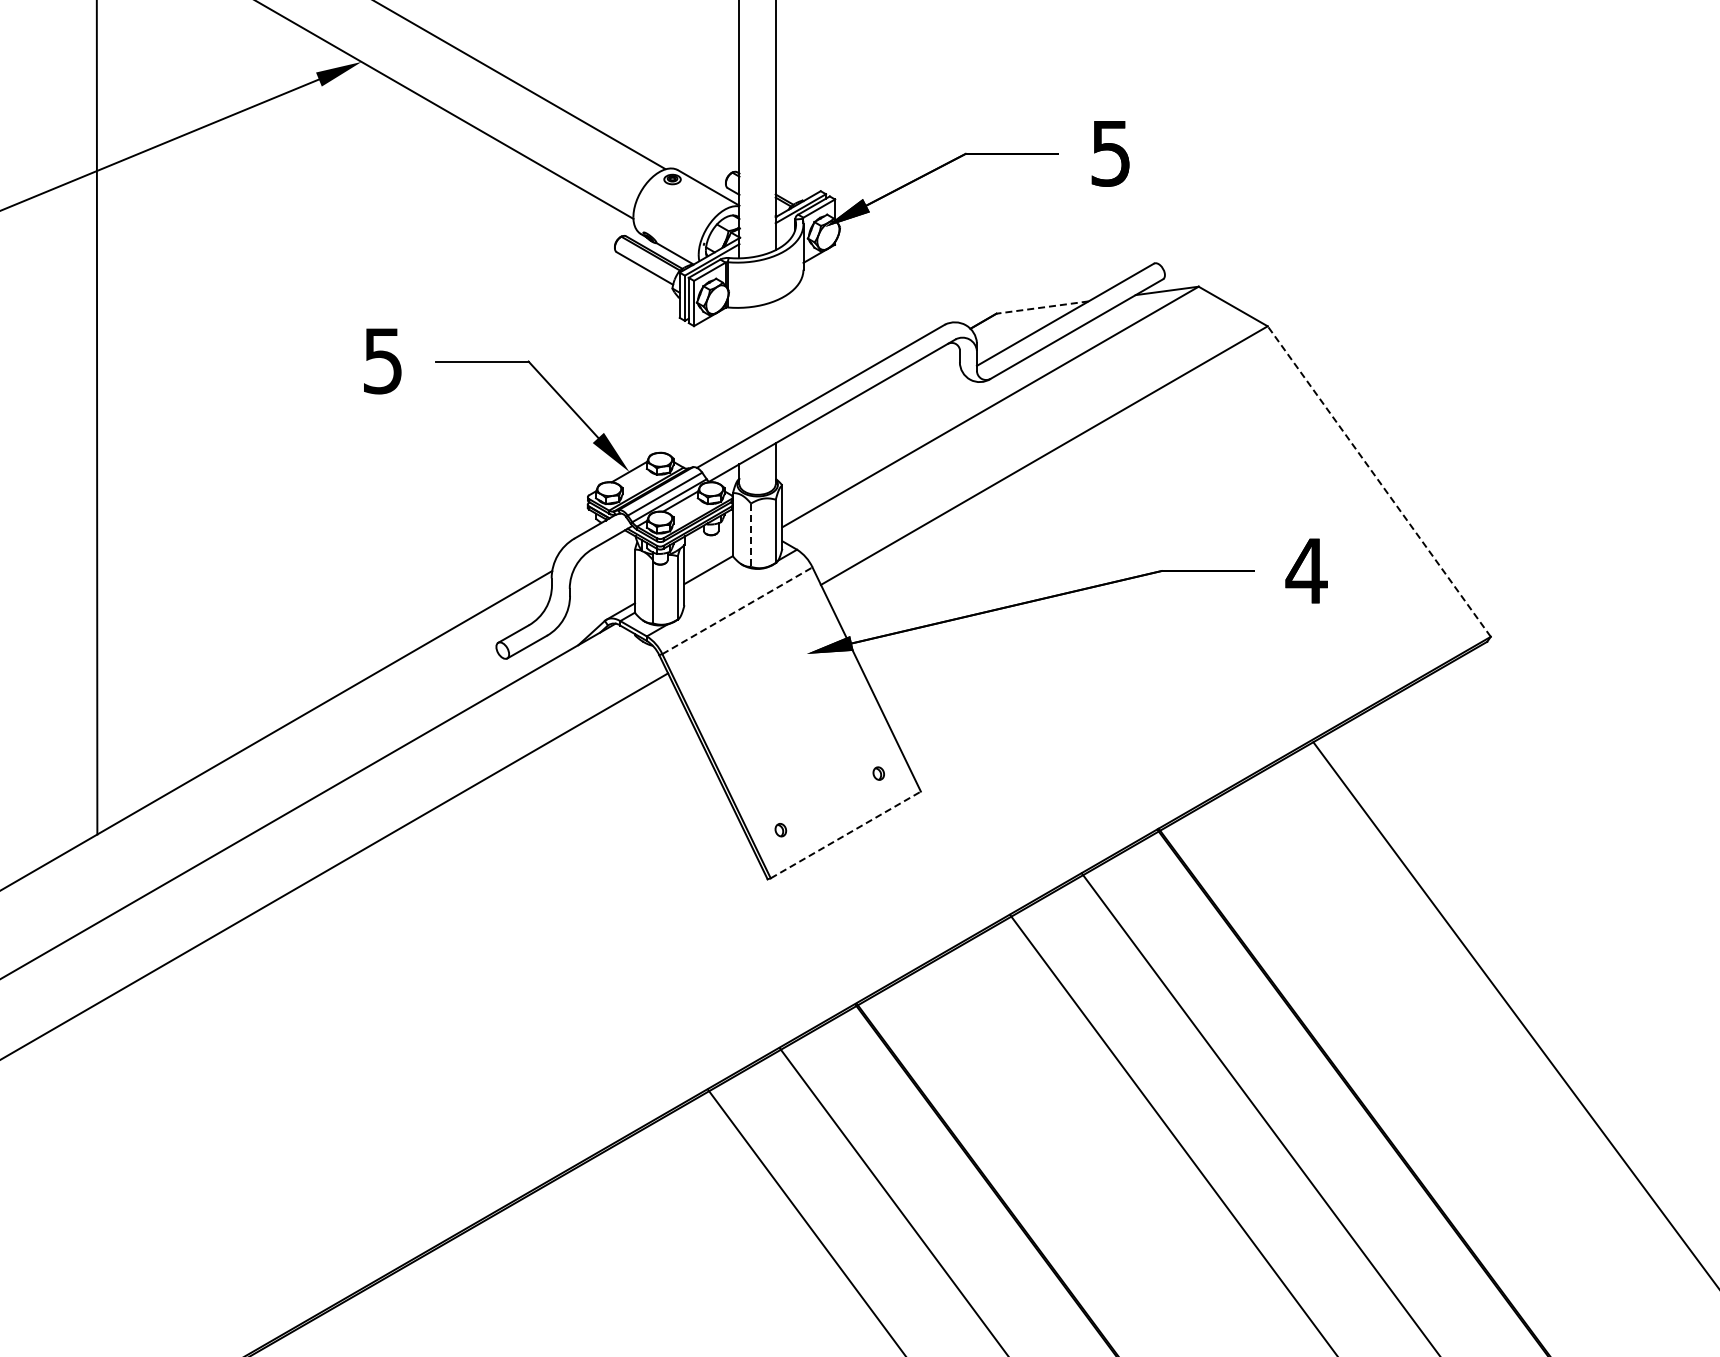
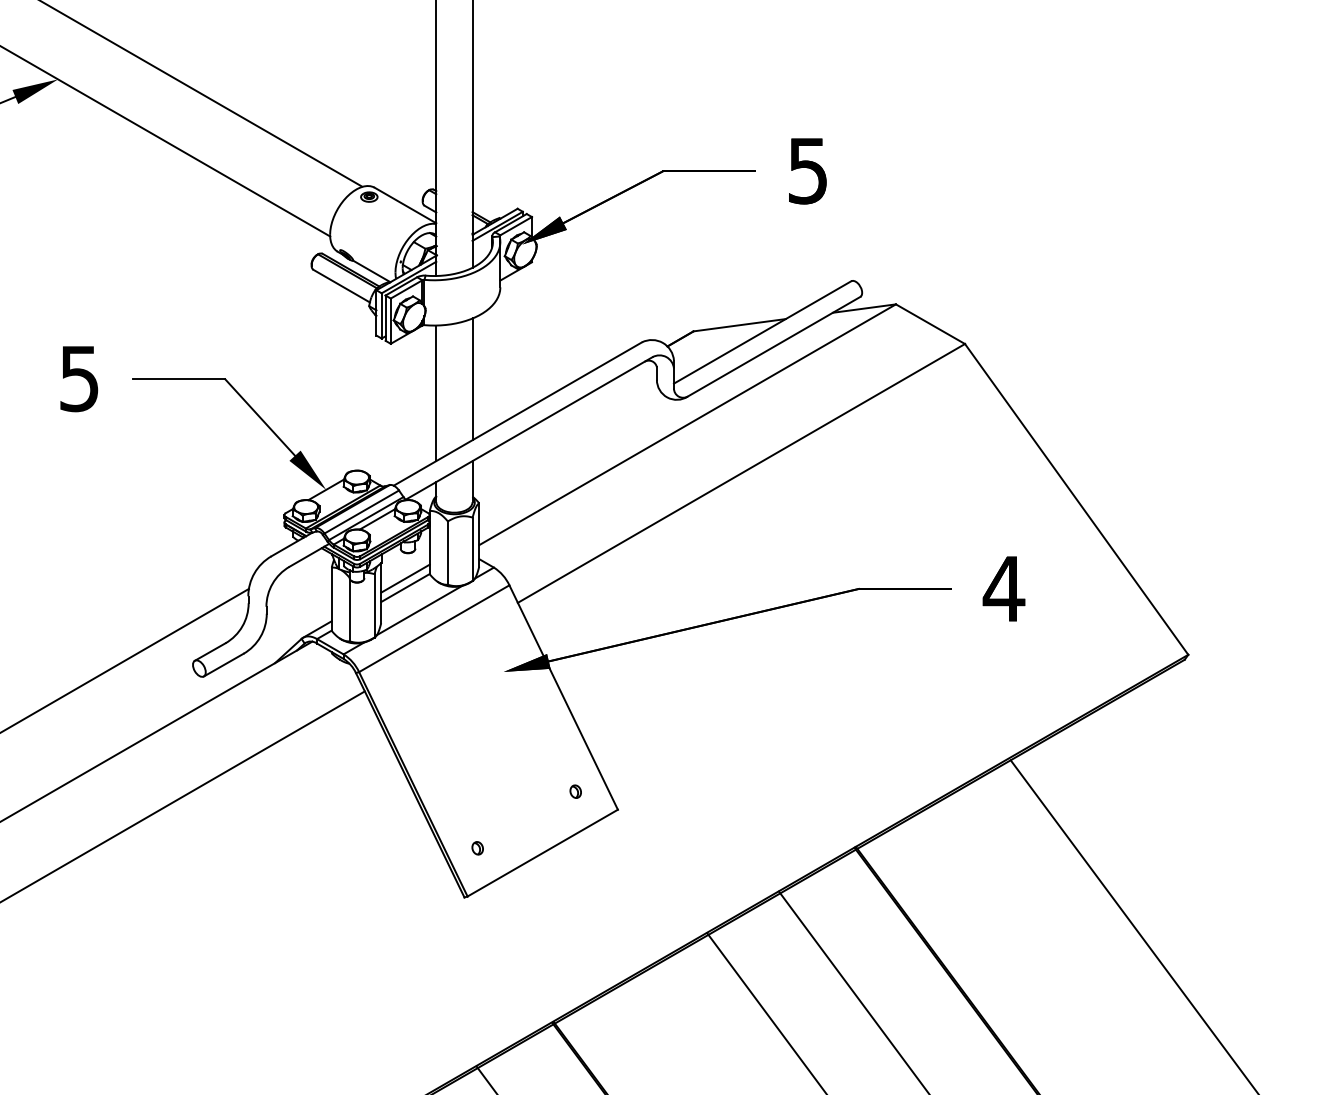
line: (1042, 307) -> (739, 325), dashed -> solid
line: (775, 361) -> (472, 379), added
line: (739, 375) -> (436, 393), added
line: (1378, 481) -> (1075, 499), dashed -> solid
line: (751, 535) -> (448, 553), dashed -> solid
line: (708, 560) -> (405, 578), added
line: (722, 592) -> (419, 610), added
line: (737, 610) -> (434, 628), dashed -> solid
line: (845, 834) -> (542, 852), dashed -> solid

